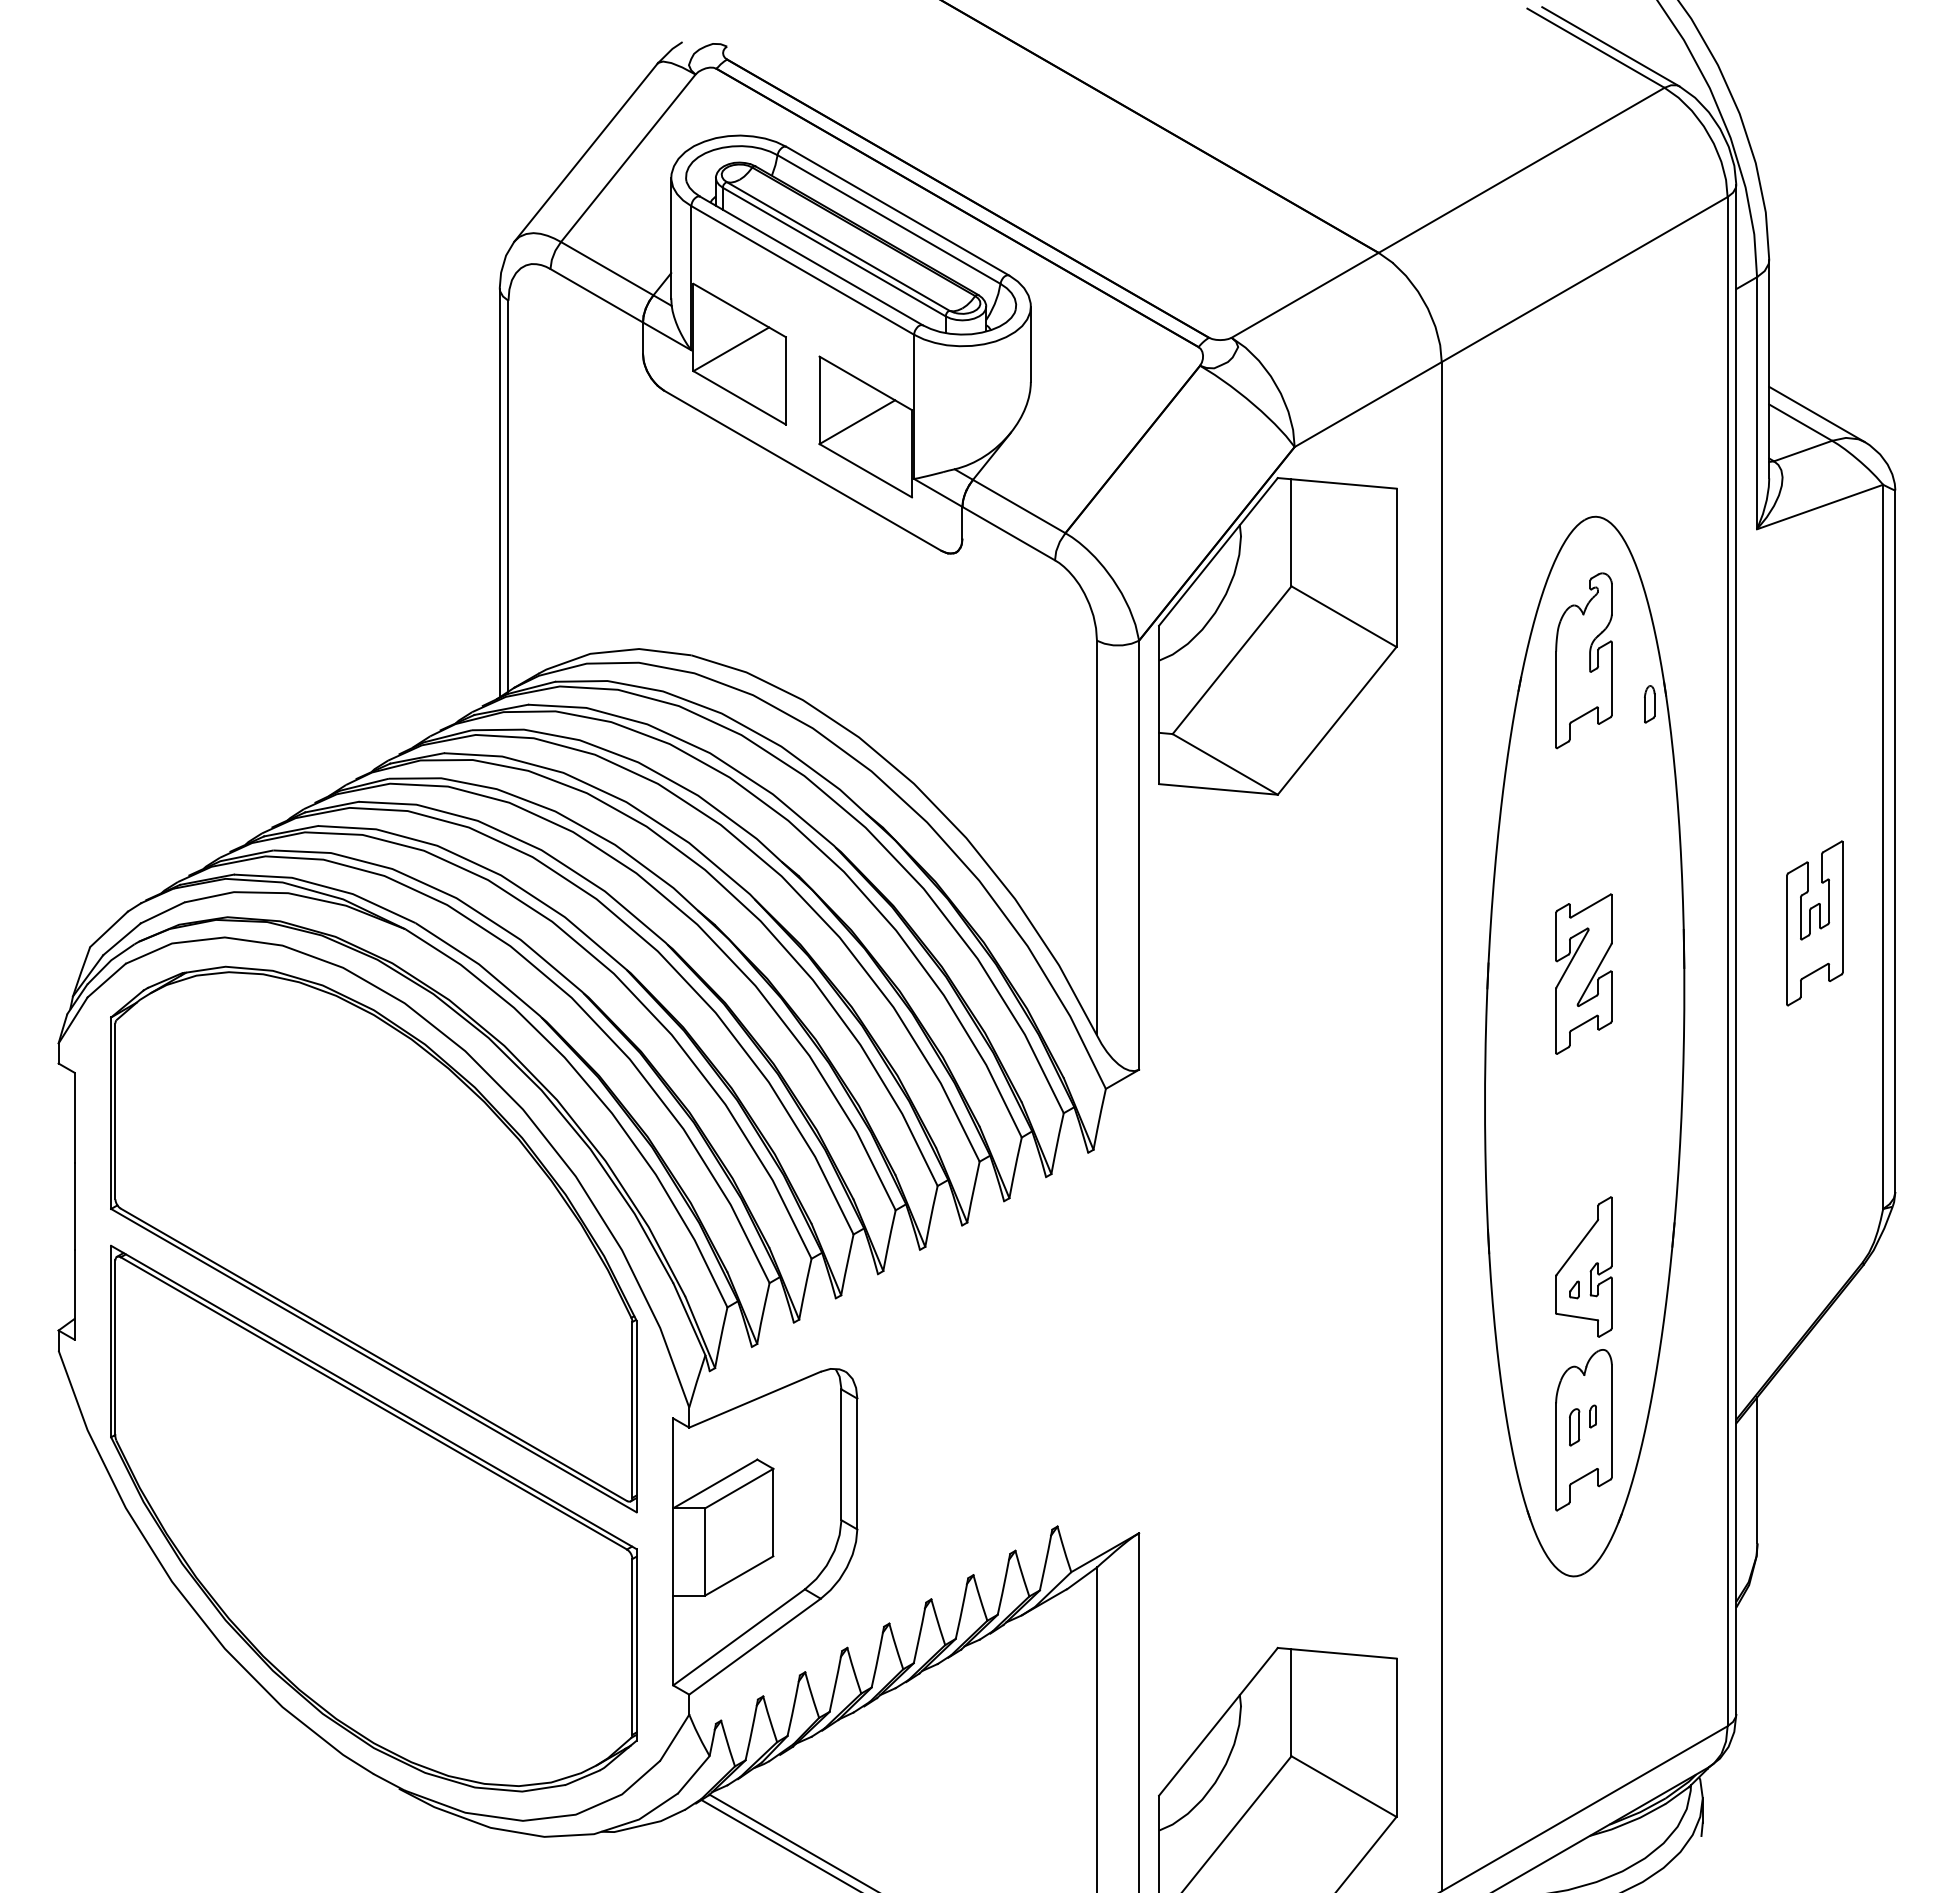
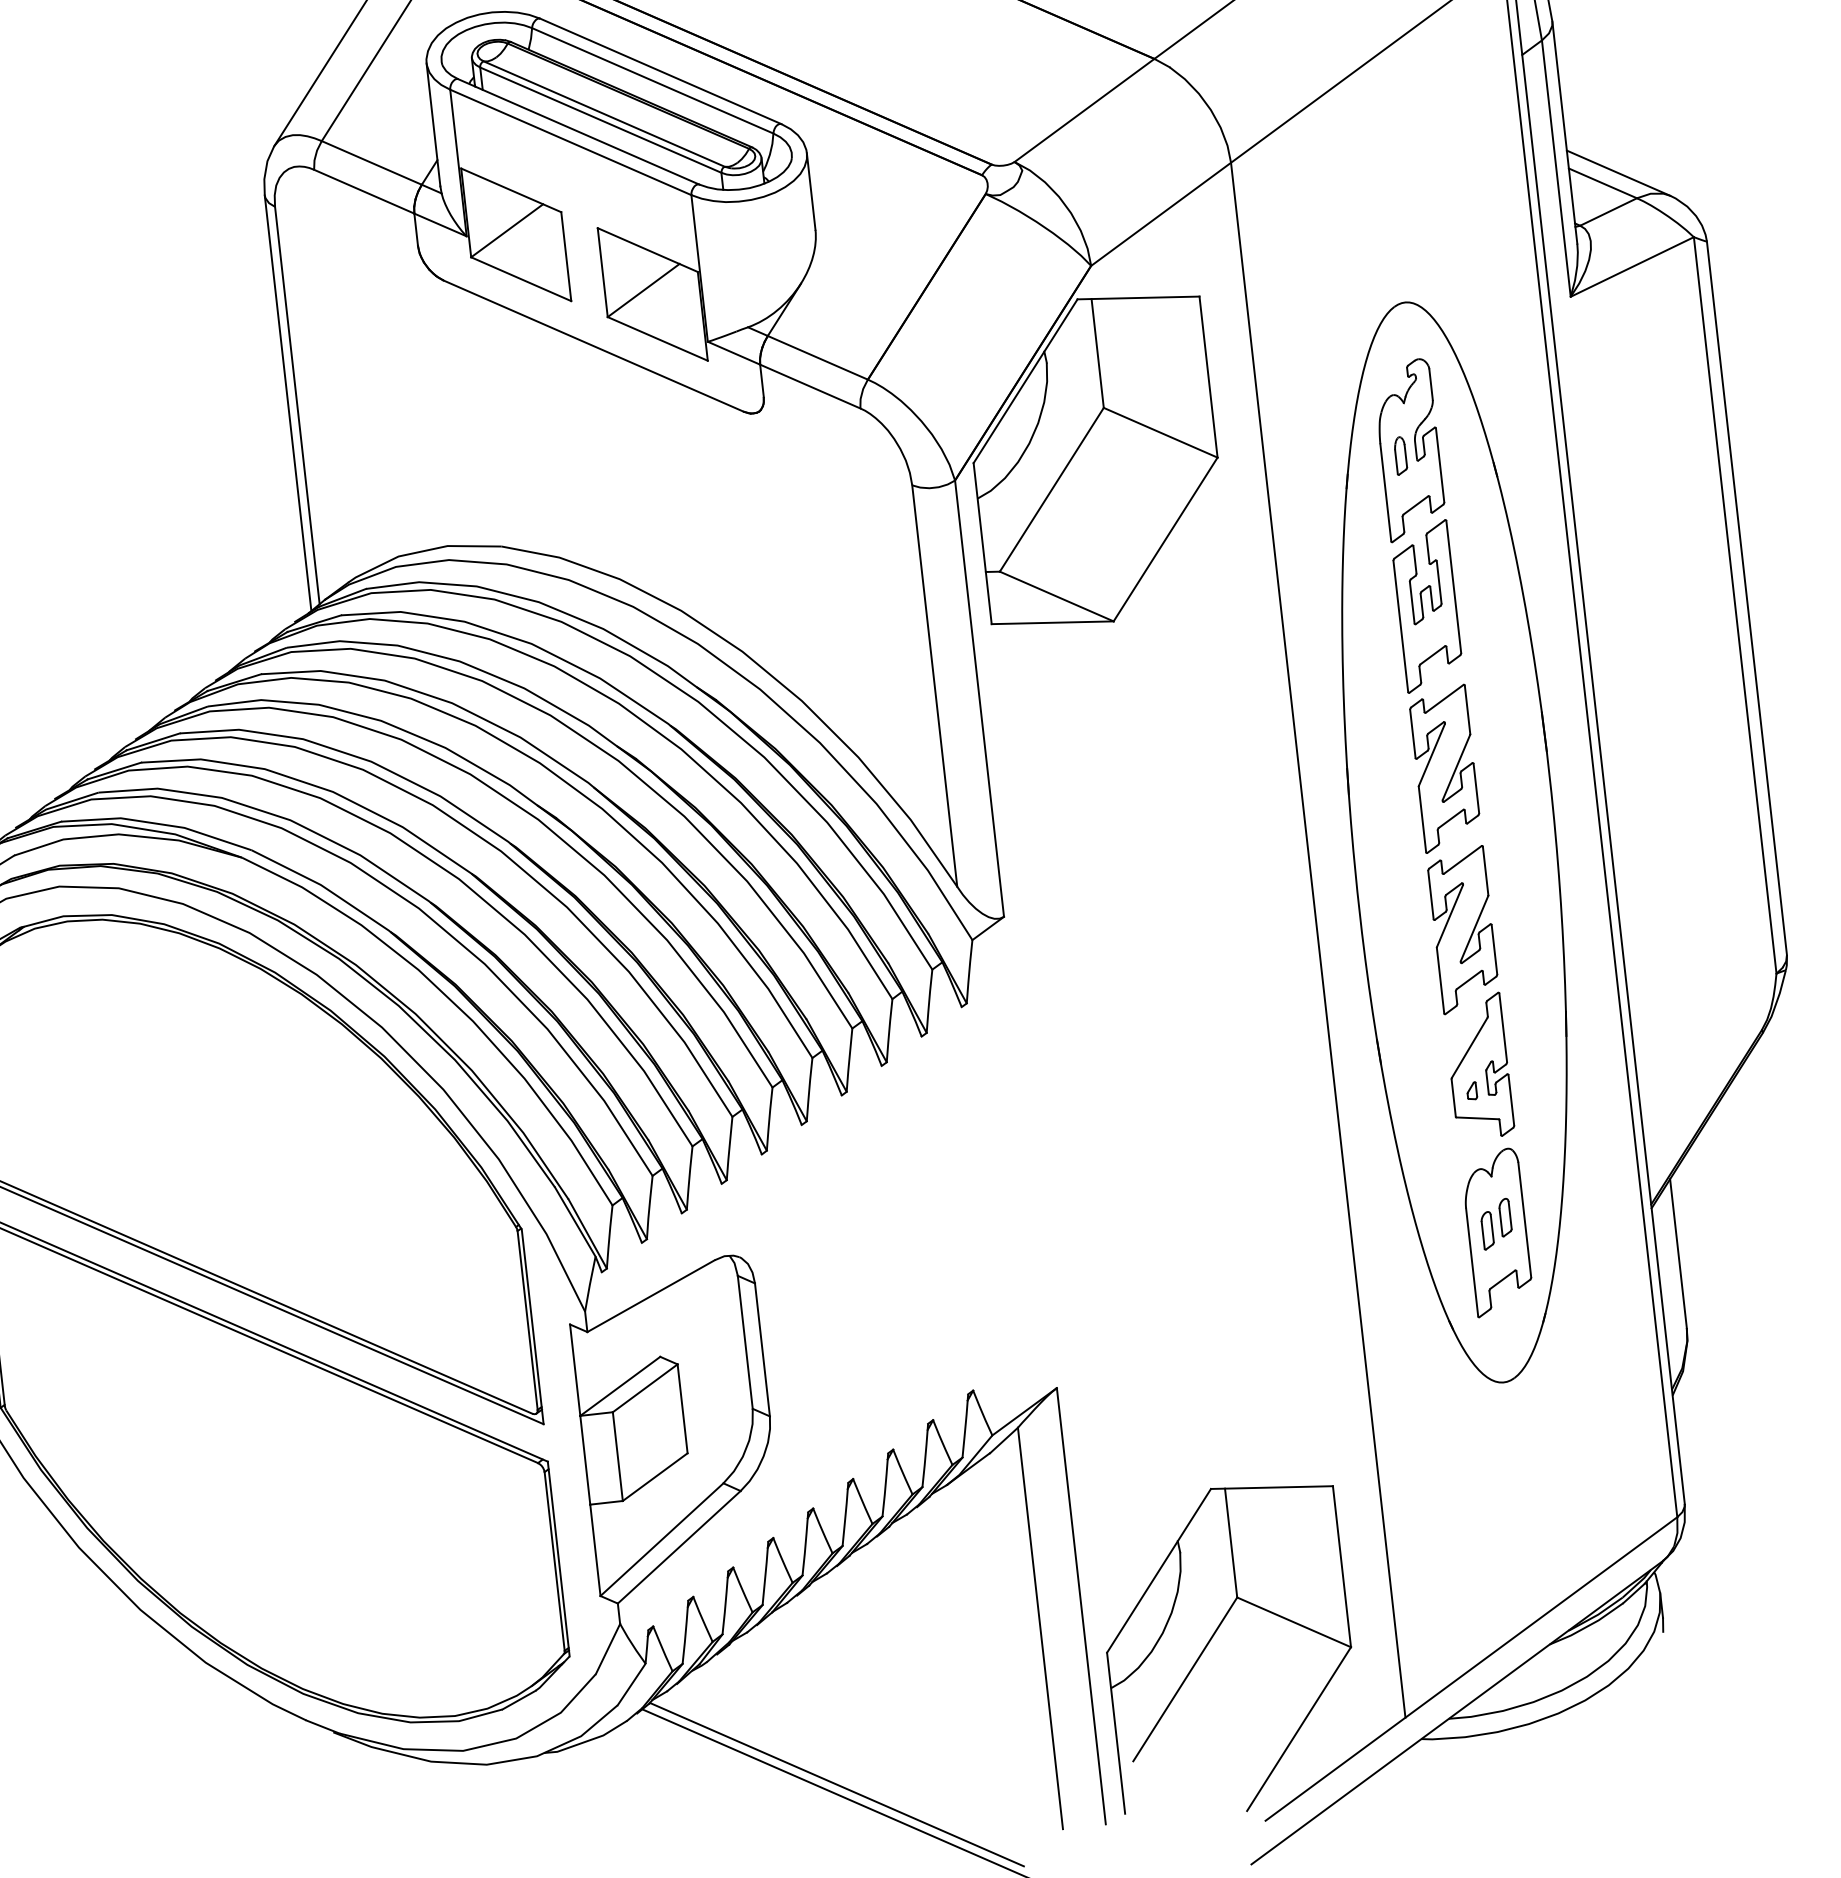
part: (1649, 704) -> (1400, 456), moved
part: (1814, 923) -> (1426, 606), moved
part: (1583, 1132) -> (1463, 929), added
part: (1592, 1416) -> (1504, 1217), size x1.67

